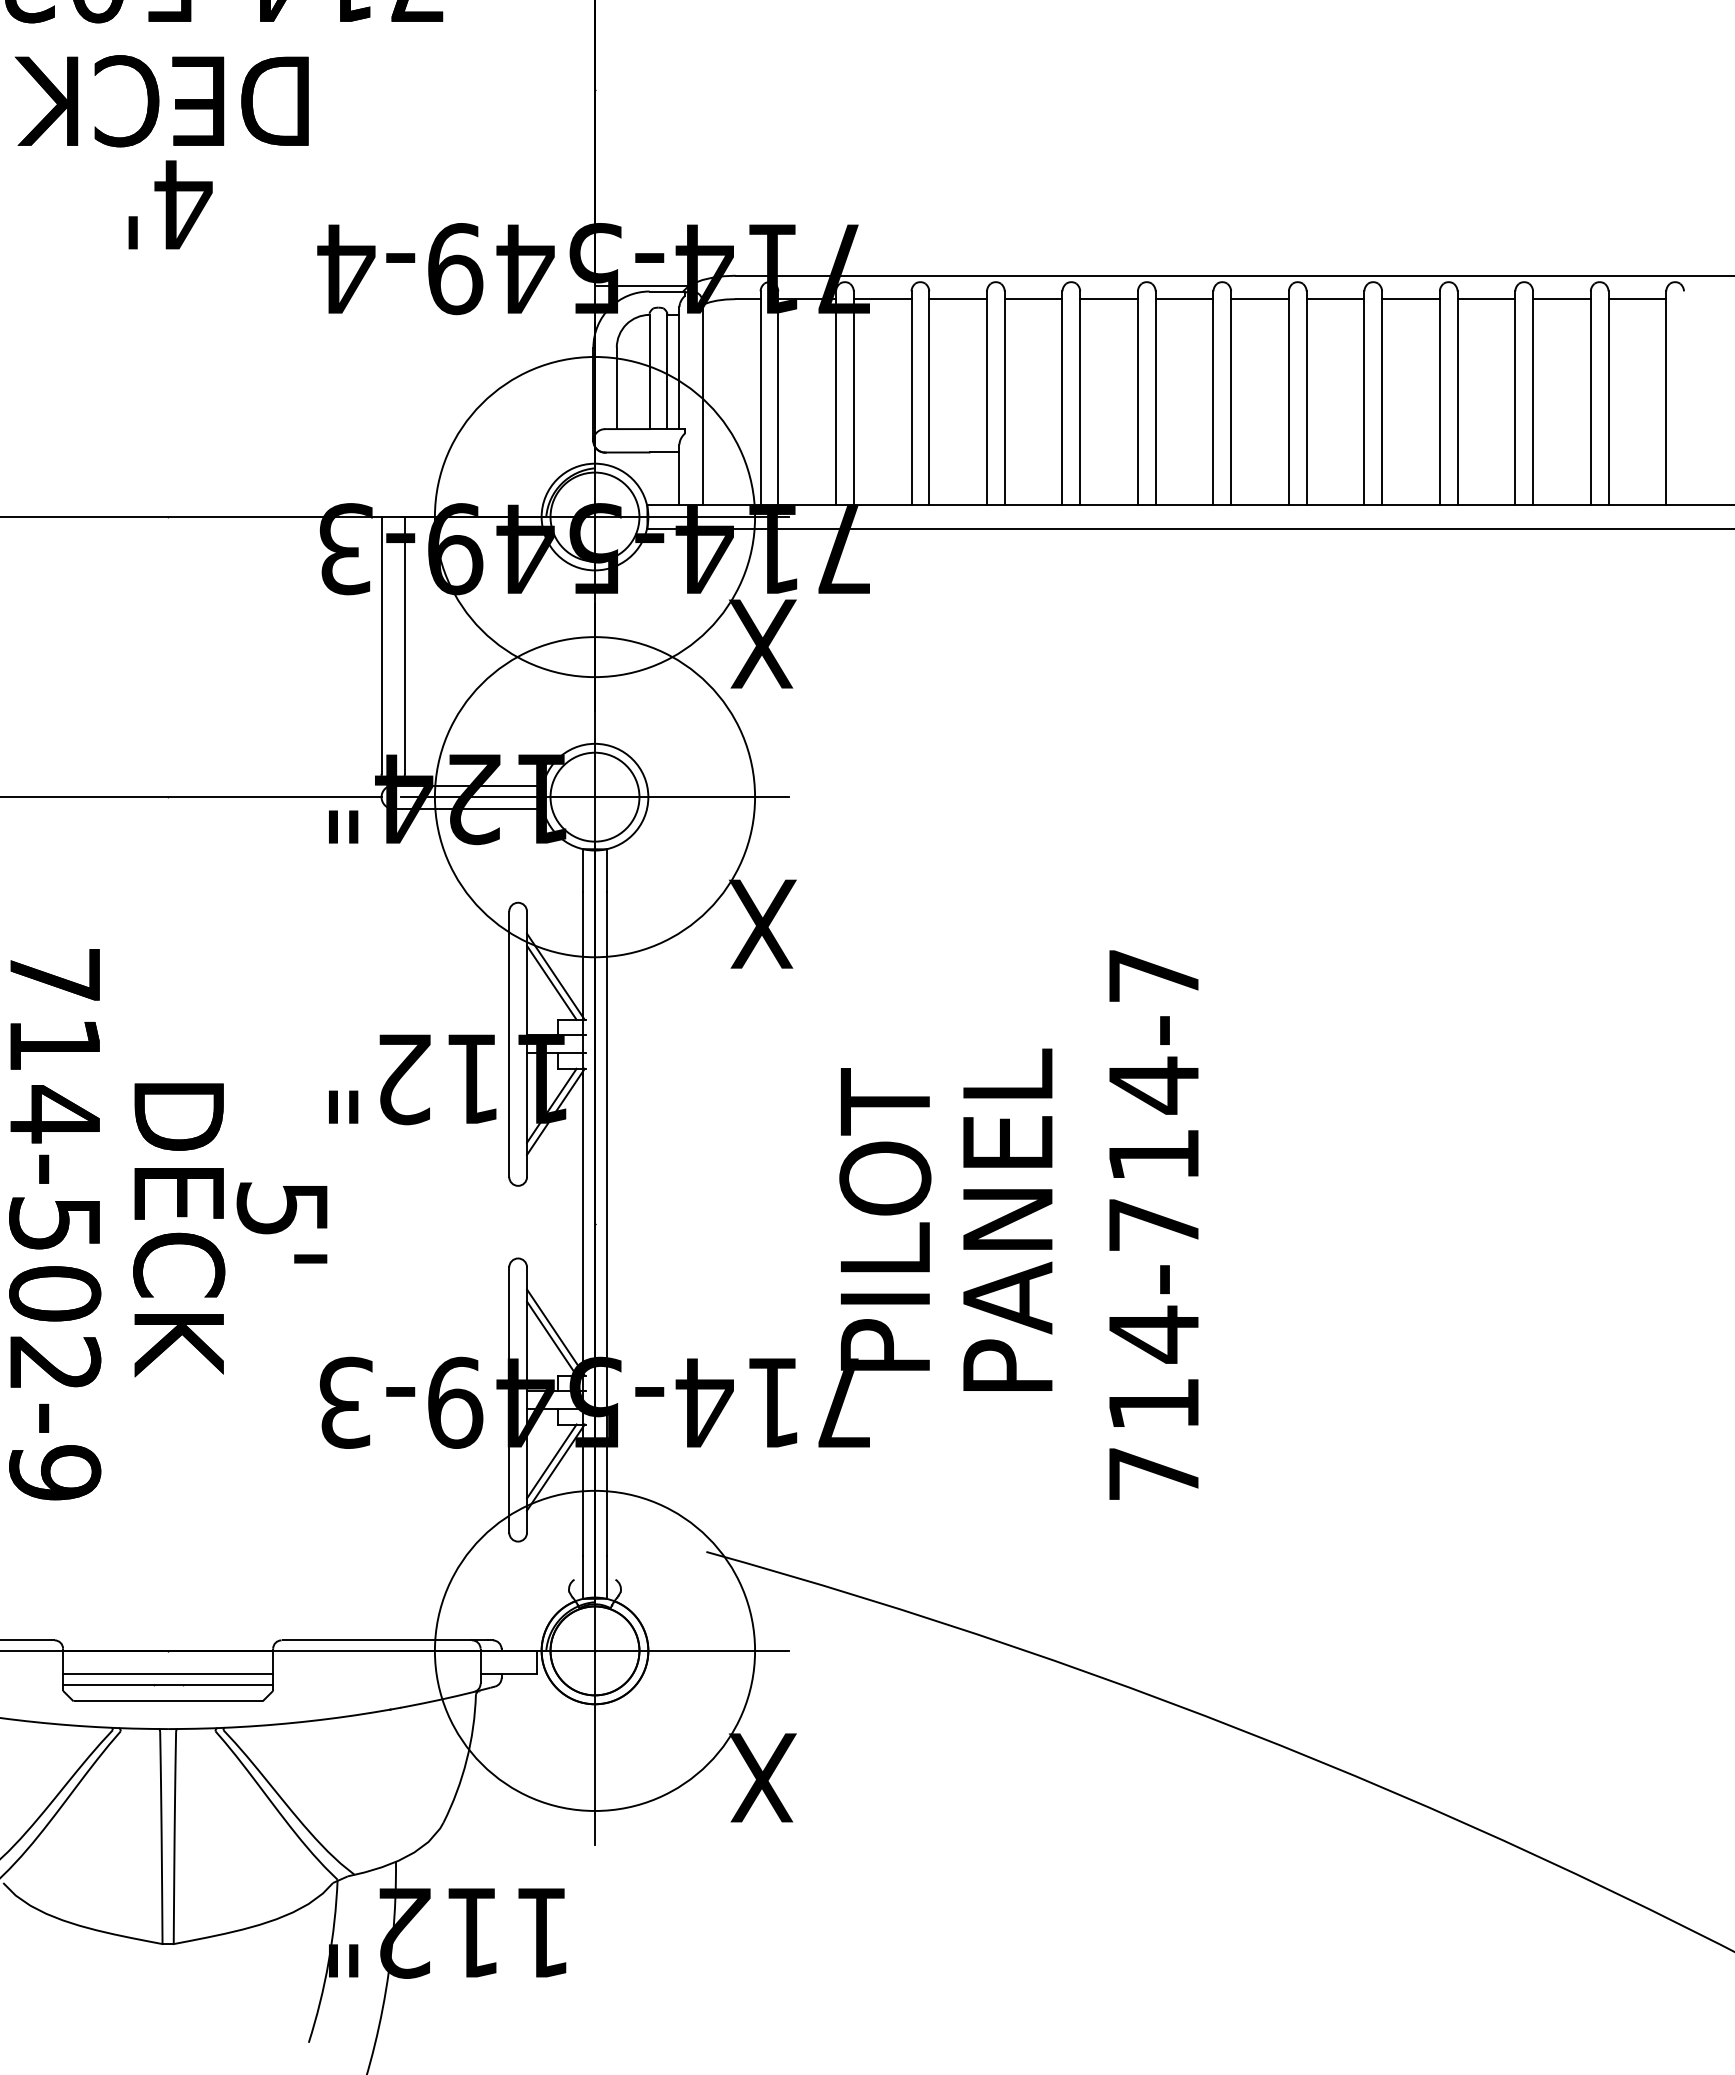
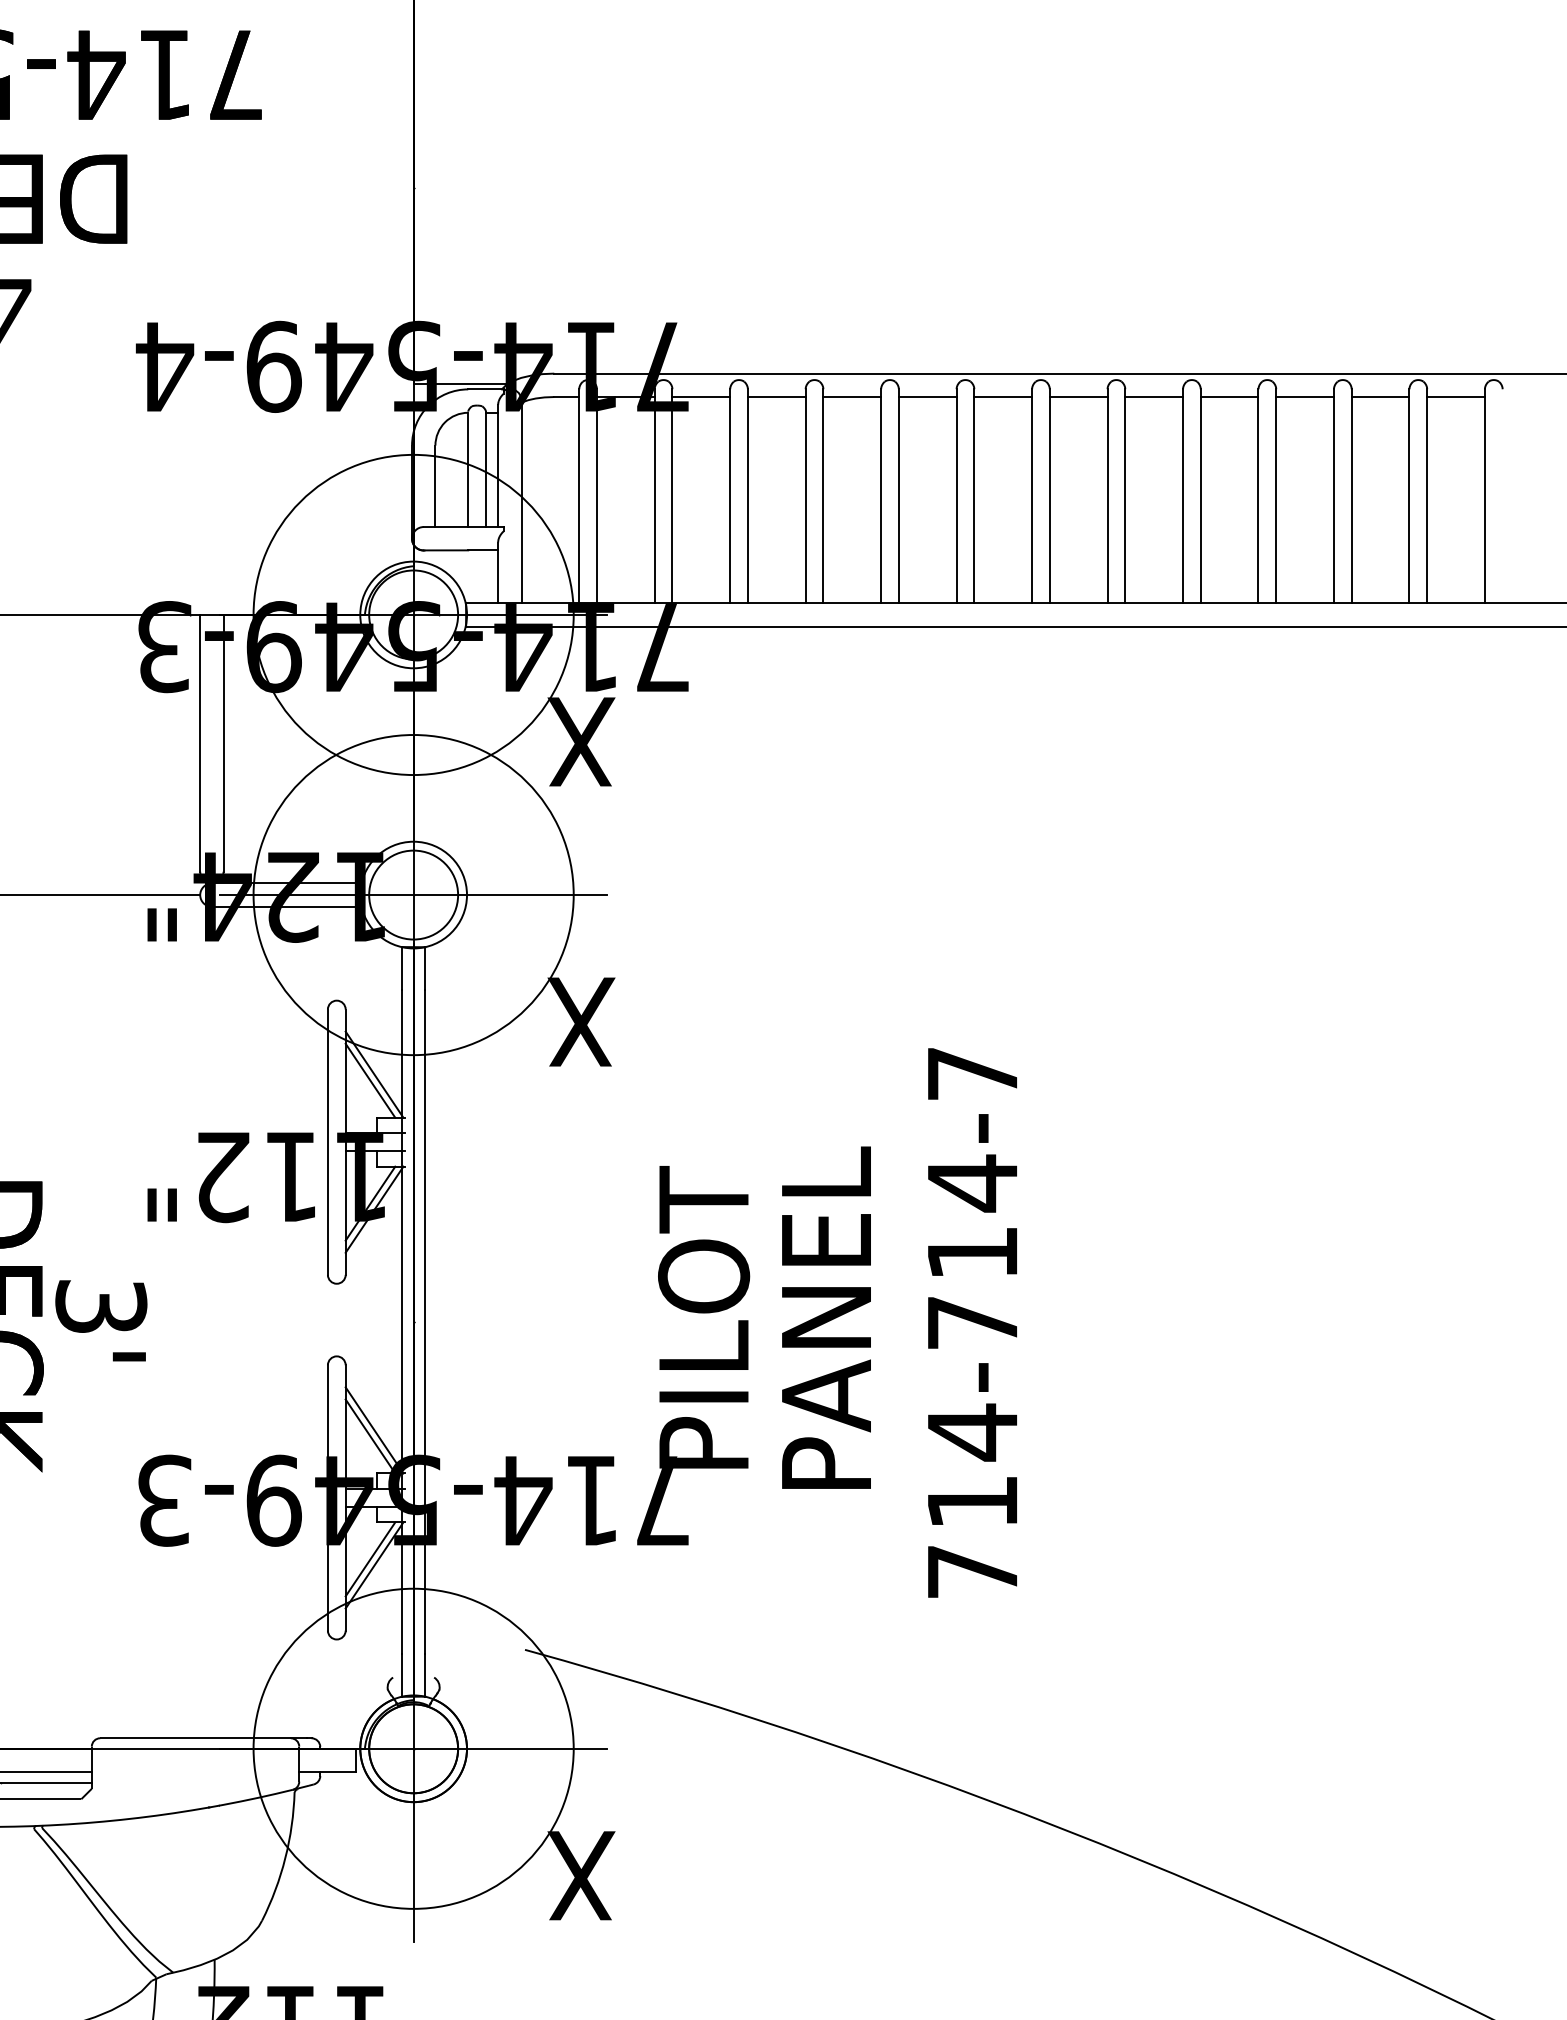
text: (282, 1208) -> (101, 1306), 5' -> 3'

